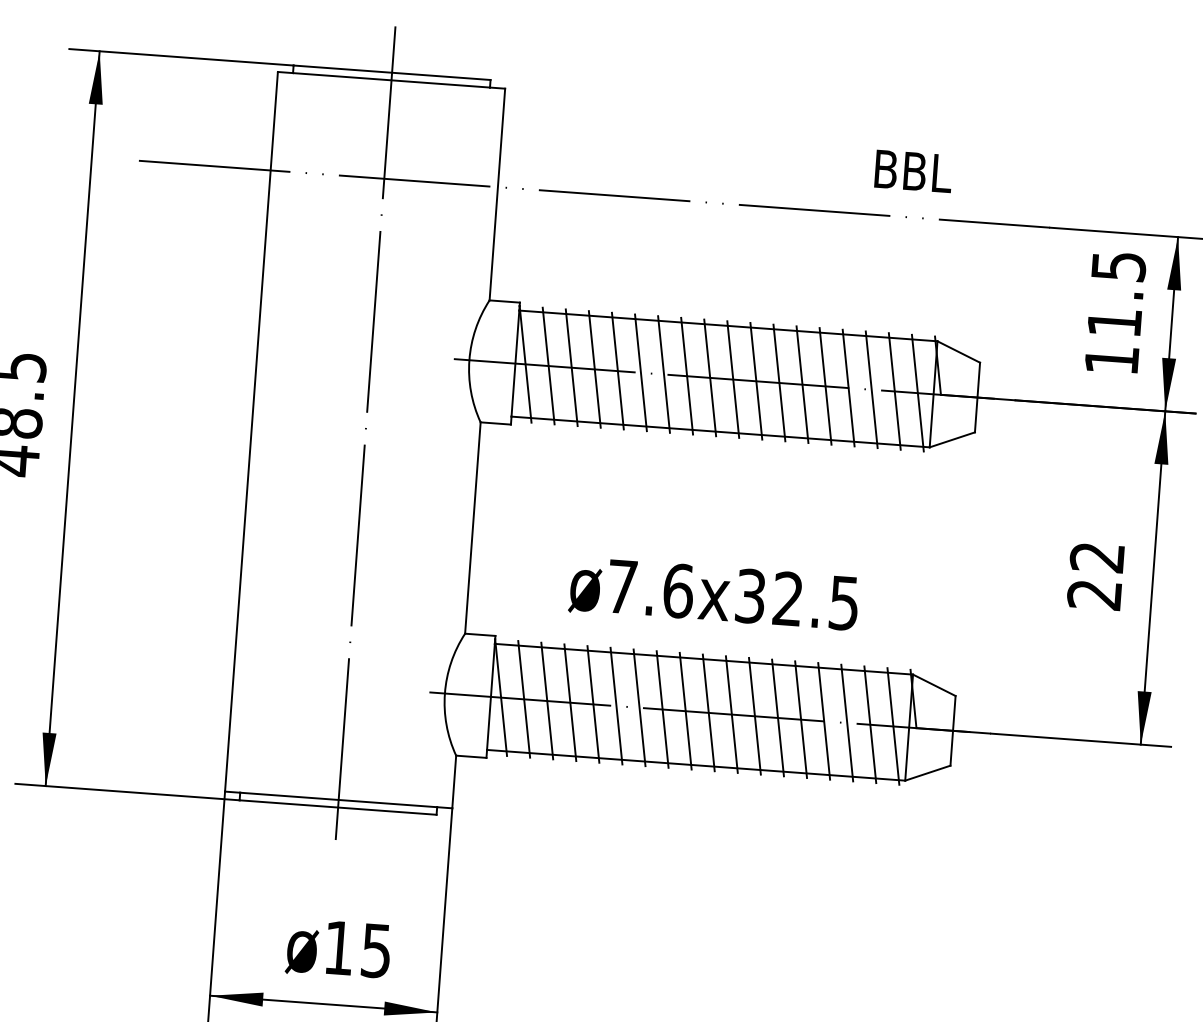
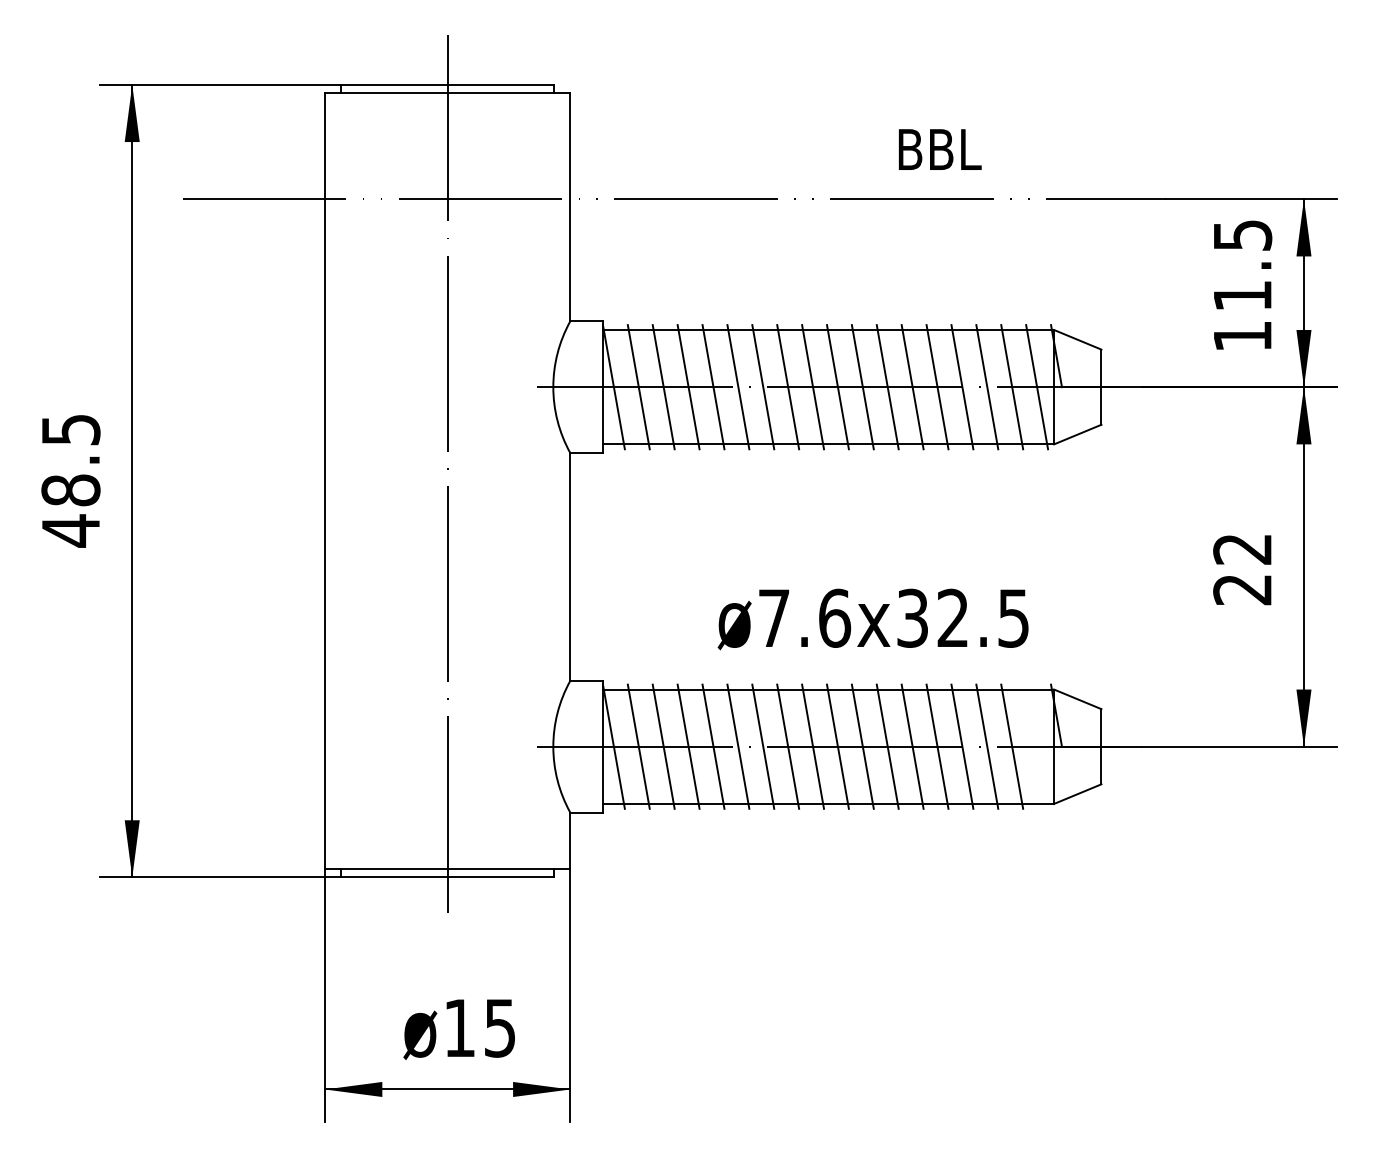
text: (914, 171) -> (940, 149), moved
text: (713, 594) -> (872, 619), moved
line: (893, 726) -> (1037, 746), removed

